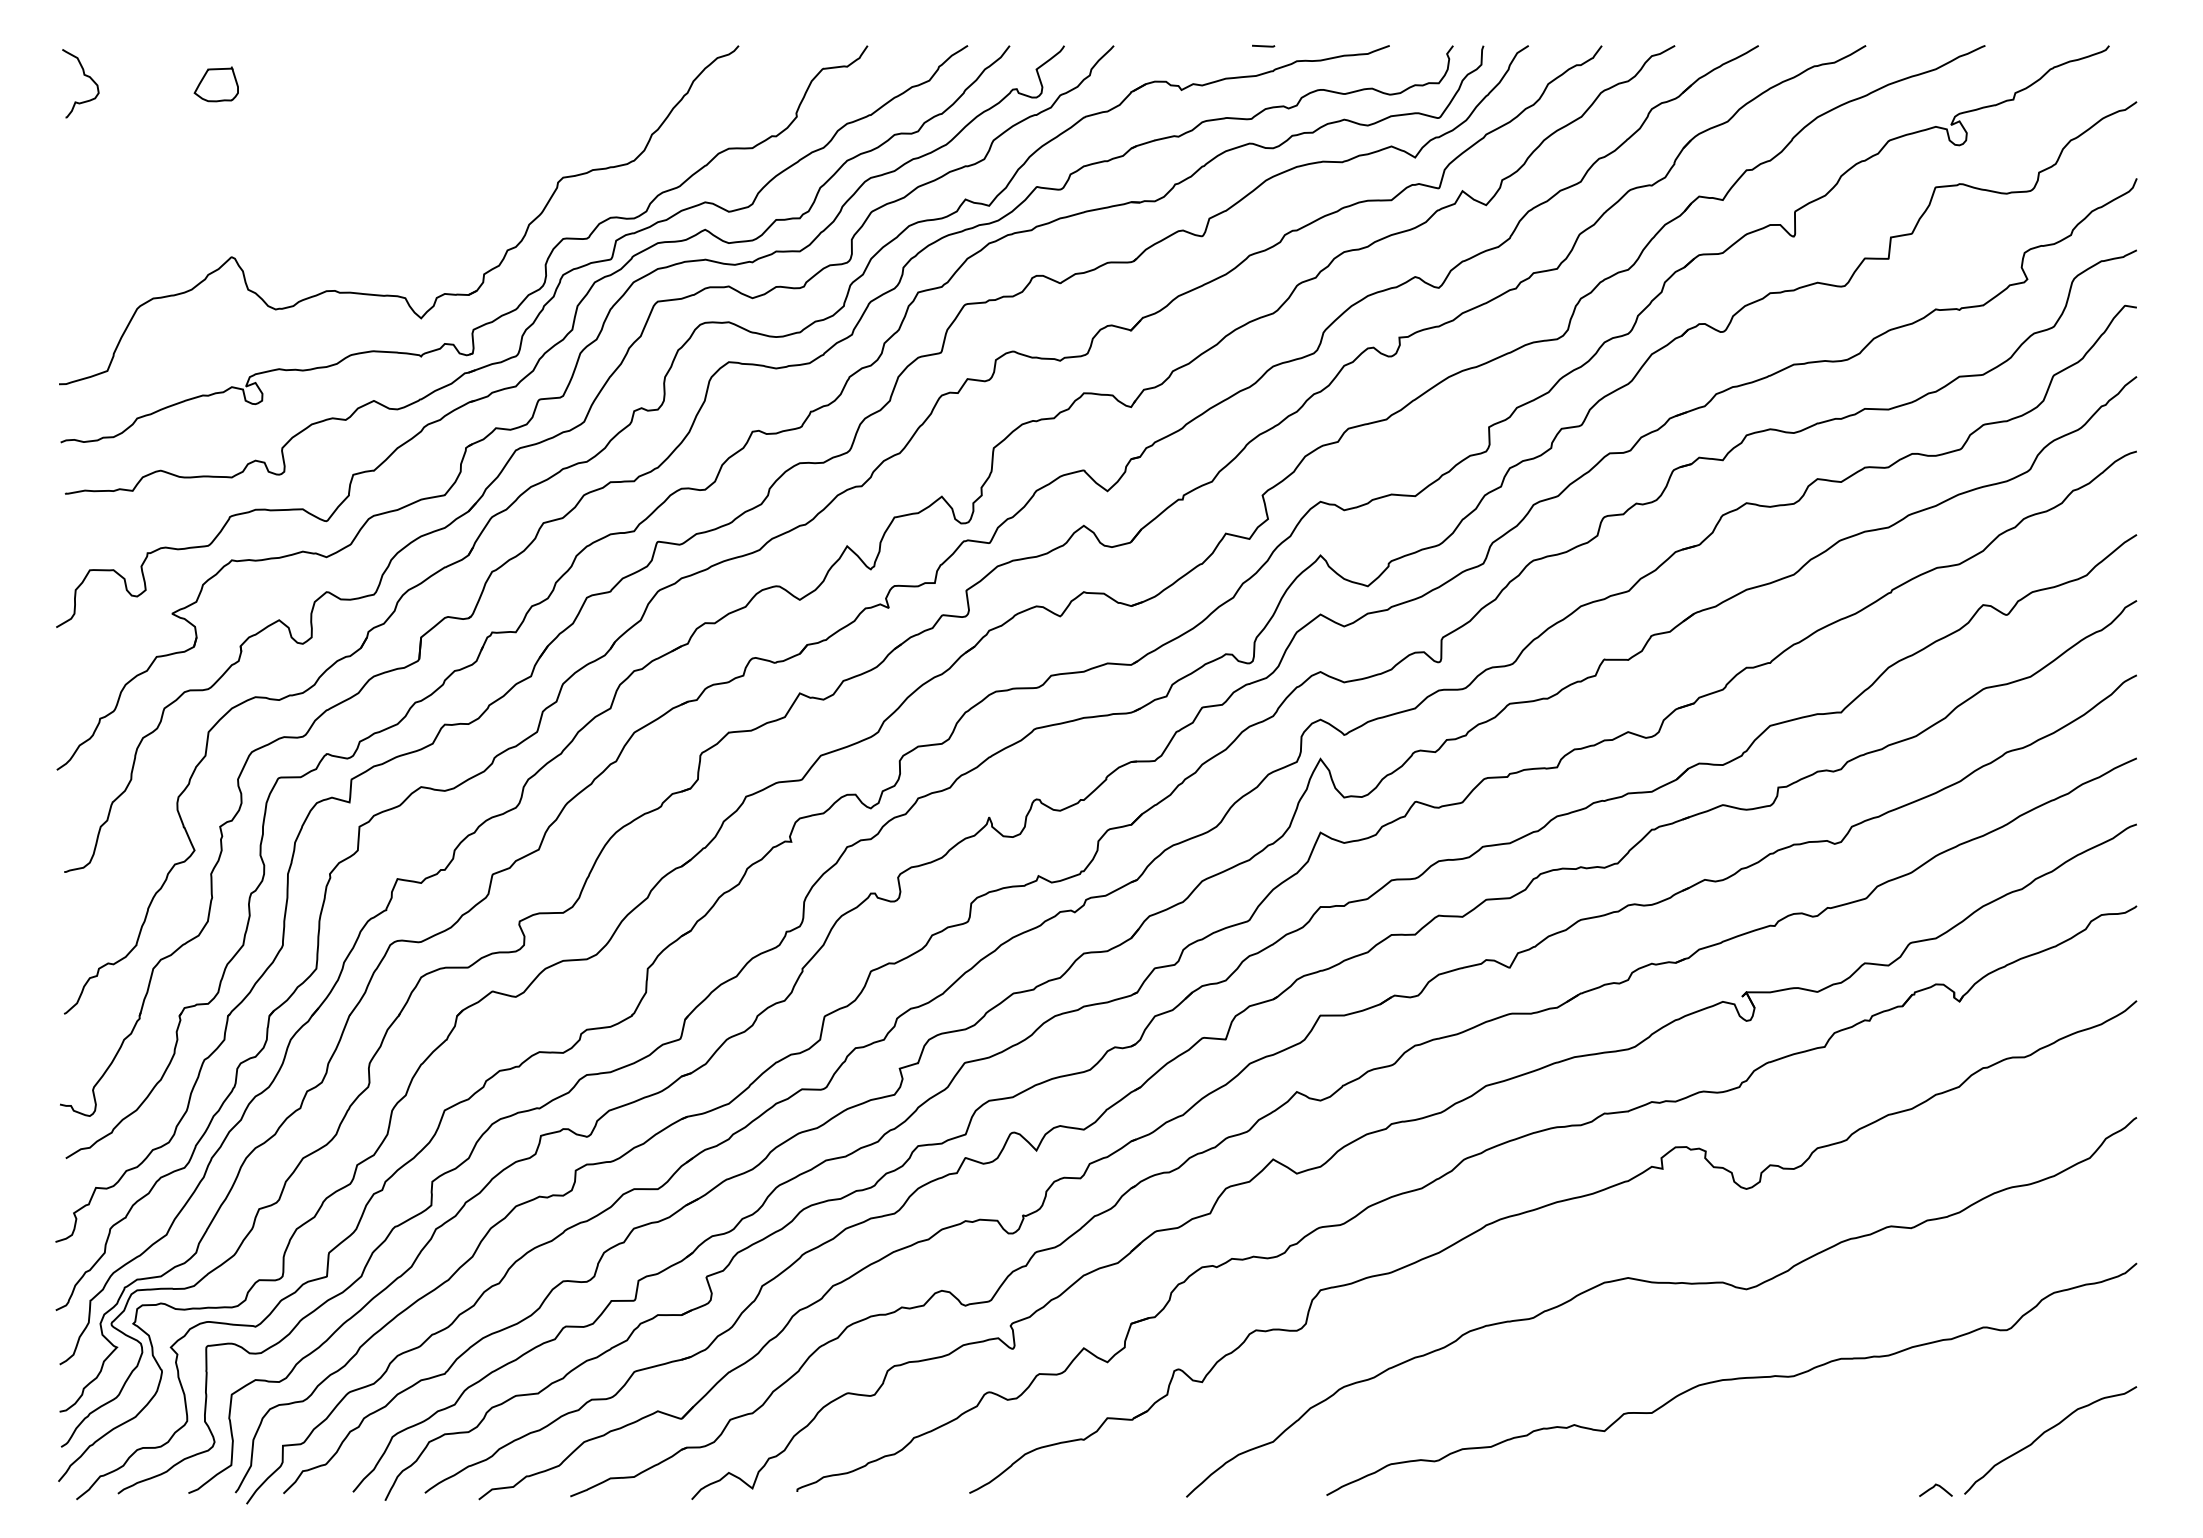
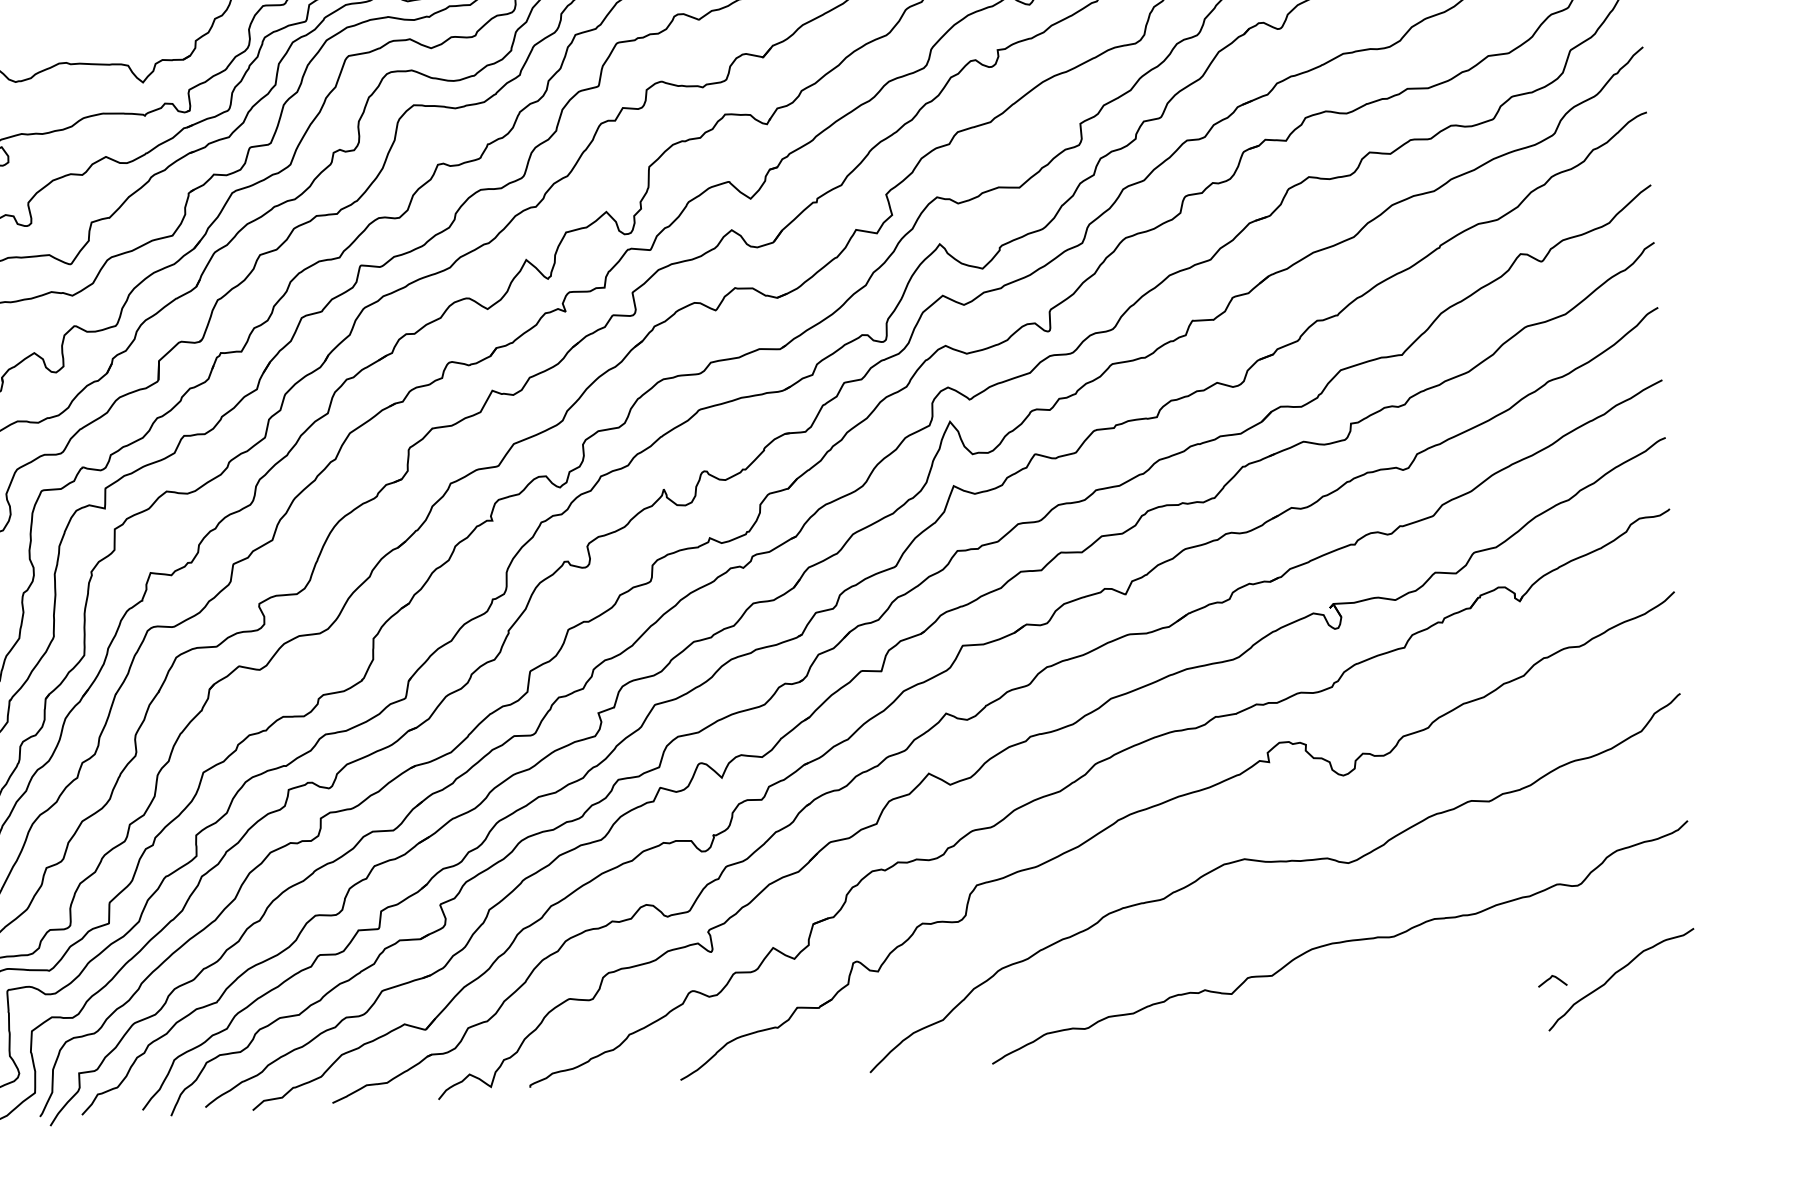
curve: (1934, 1487) -> (1551, 978), moved

